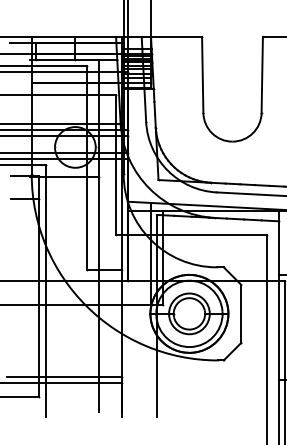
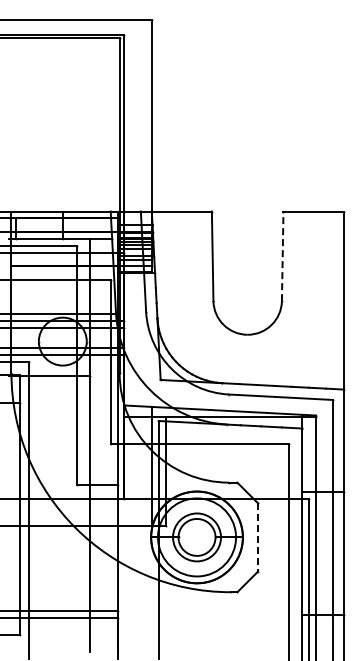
line: (262, 75) -> (282, 256), solid -> dashed
line: (240, 313) -> (257, 537), solid -> dashed

